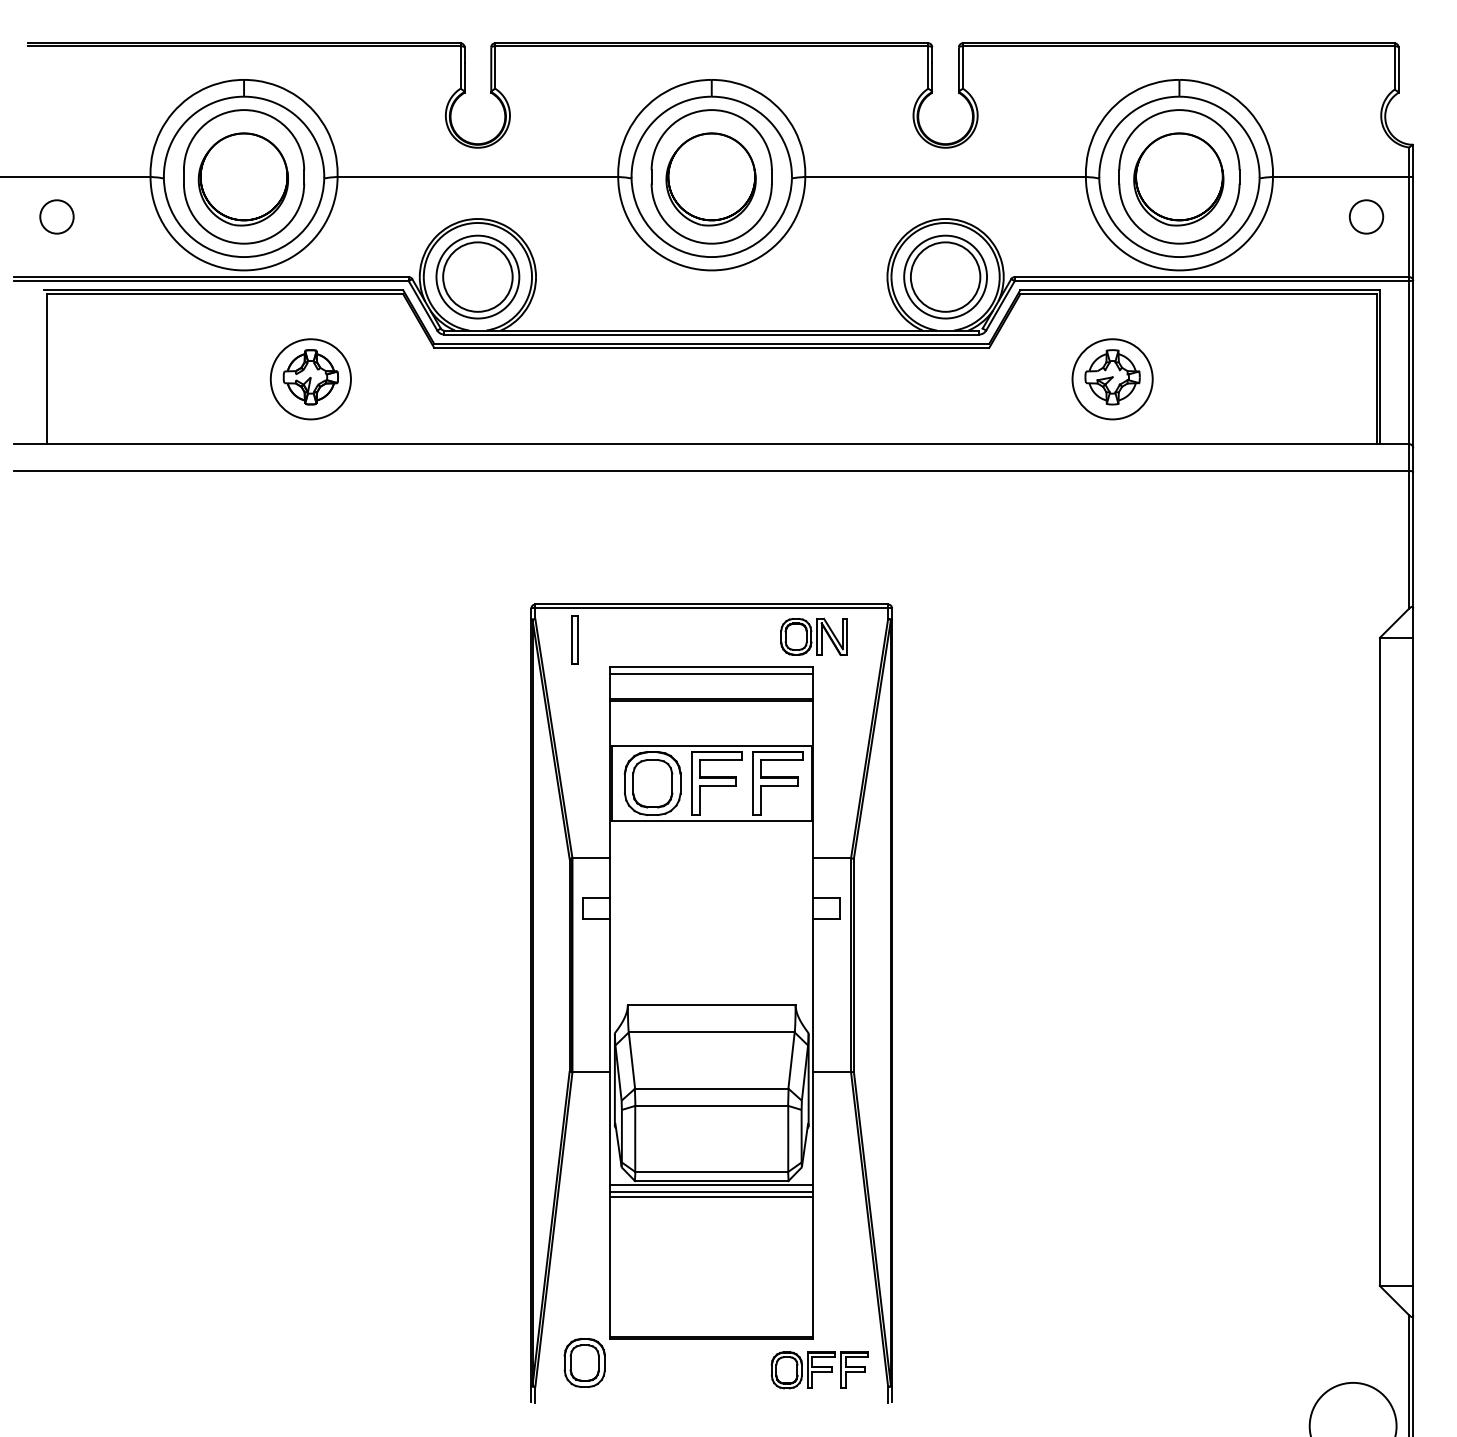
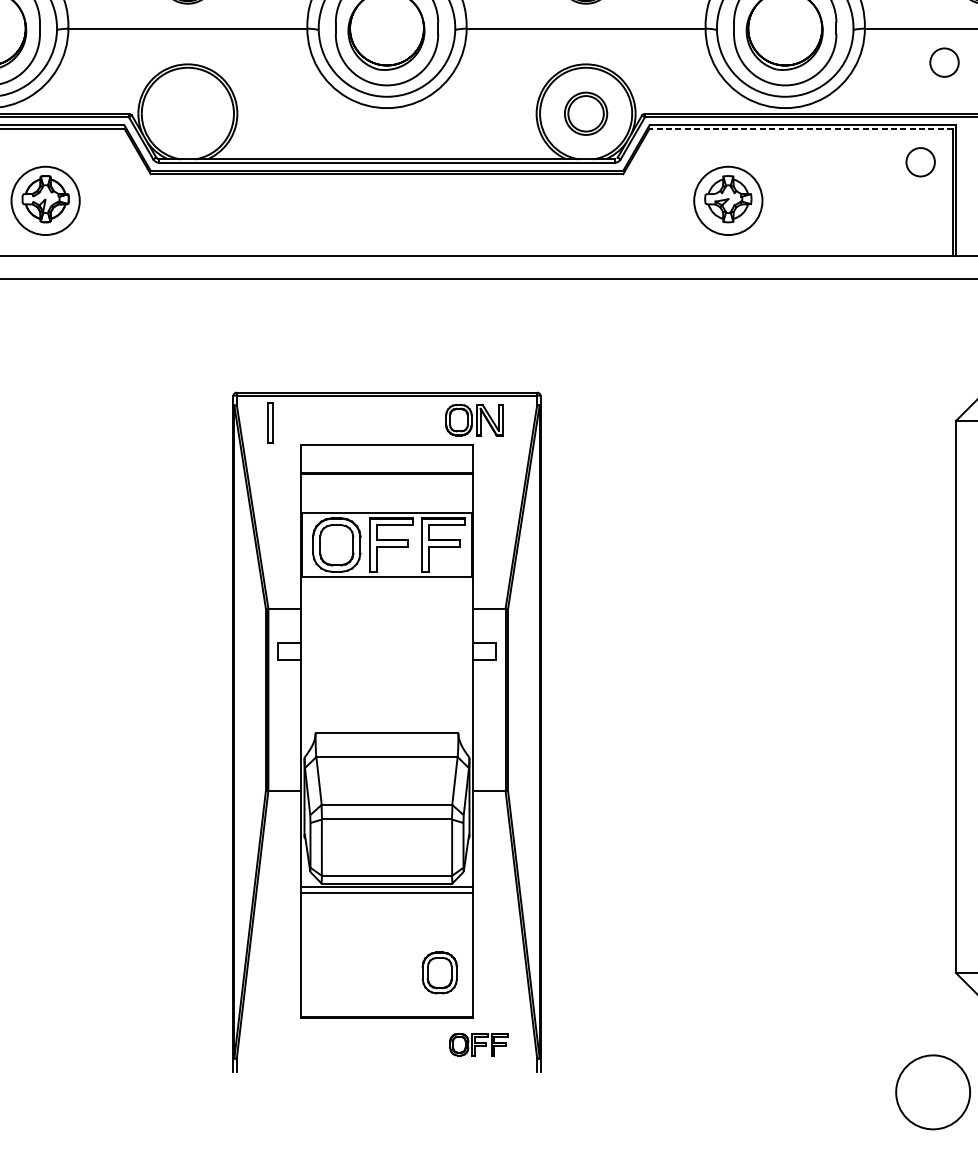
part: (477, 276) -> (187, 113), removed
part: (945, 276) -> (586, 113), size x0.6
line: (1197, 294) -> (800, 128), solid -> dashed
circle: (1338, 333) -> (920, 161), added
line: (711, 673) -> (386, 451), removed
line: (711, 1197) -> (386, 897), removed
part: (584, 1362) -> (439, 972), moved
part: (819, 1370) -> (478, 1044), size x0.7

